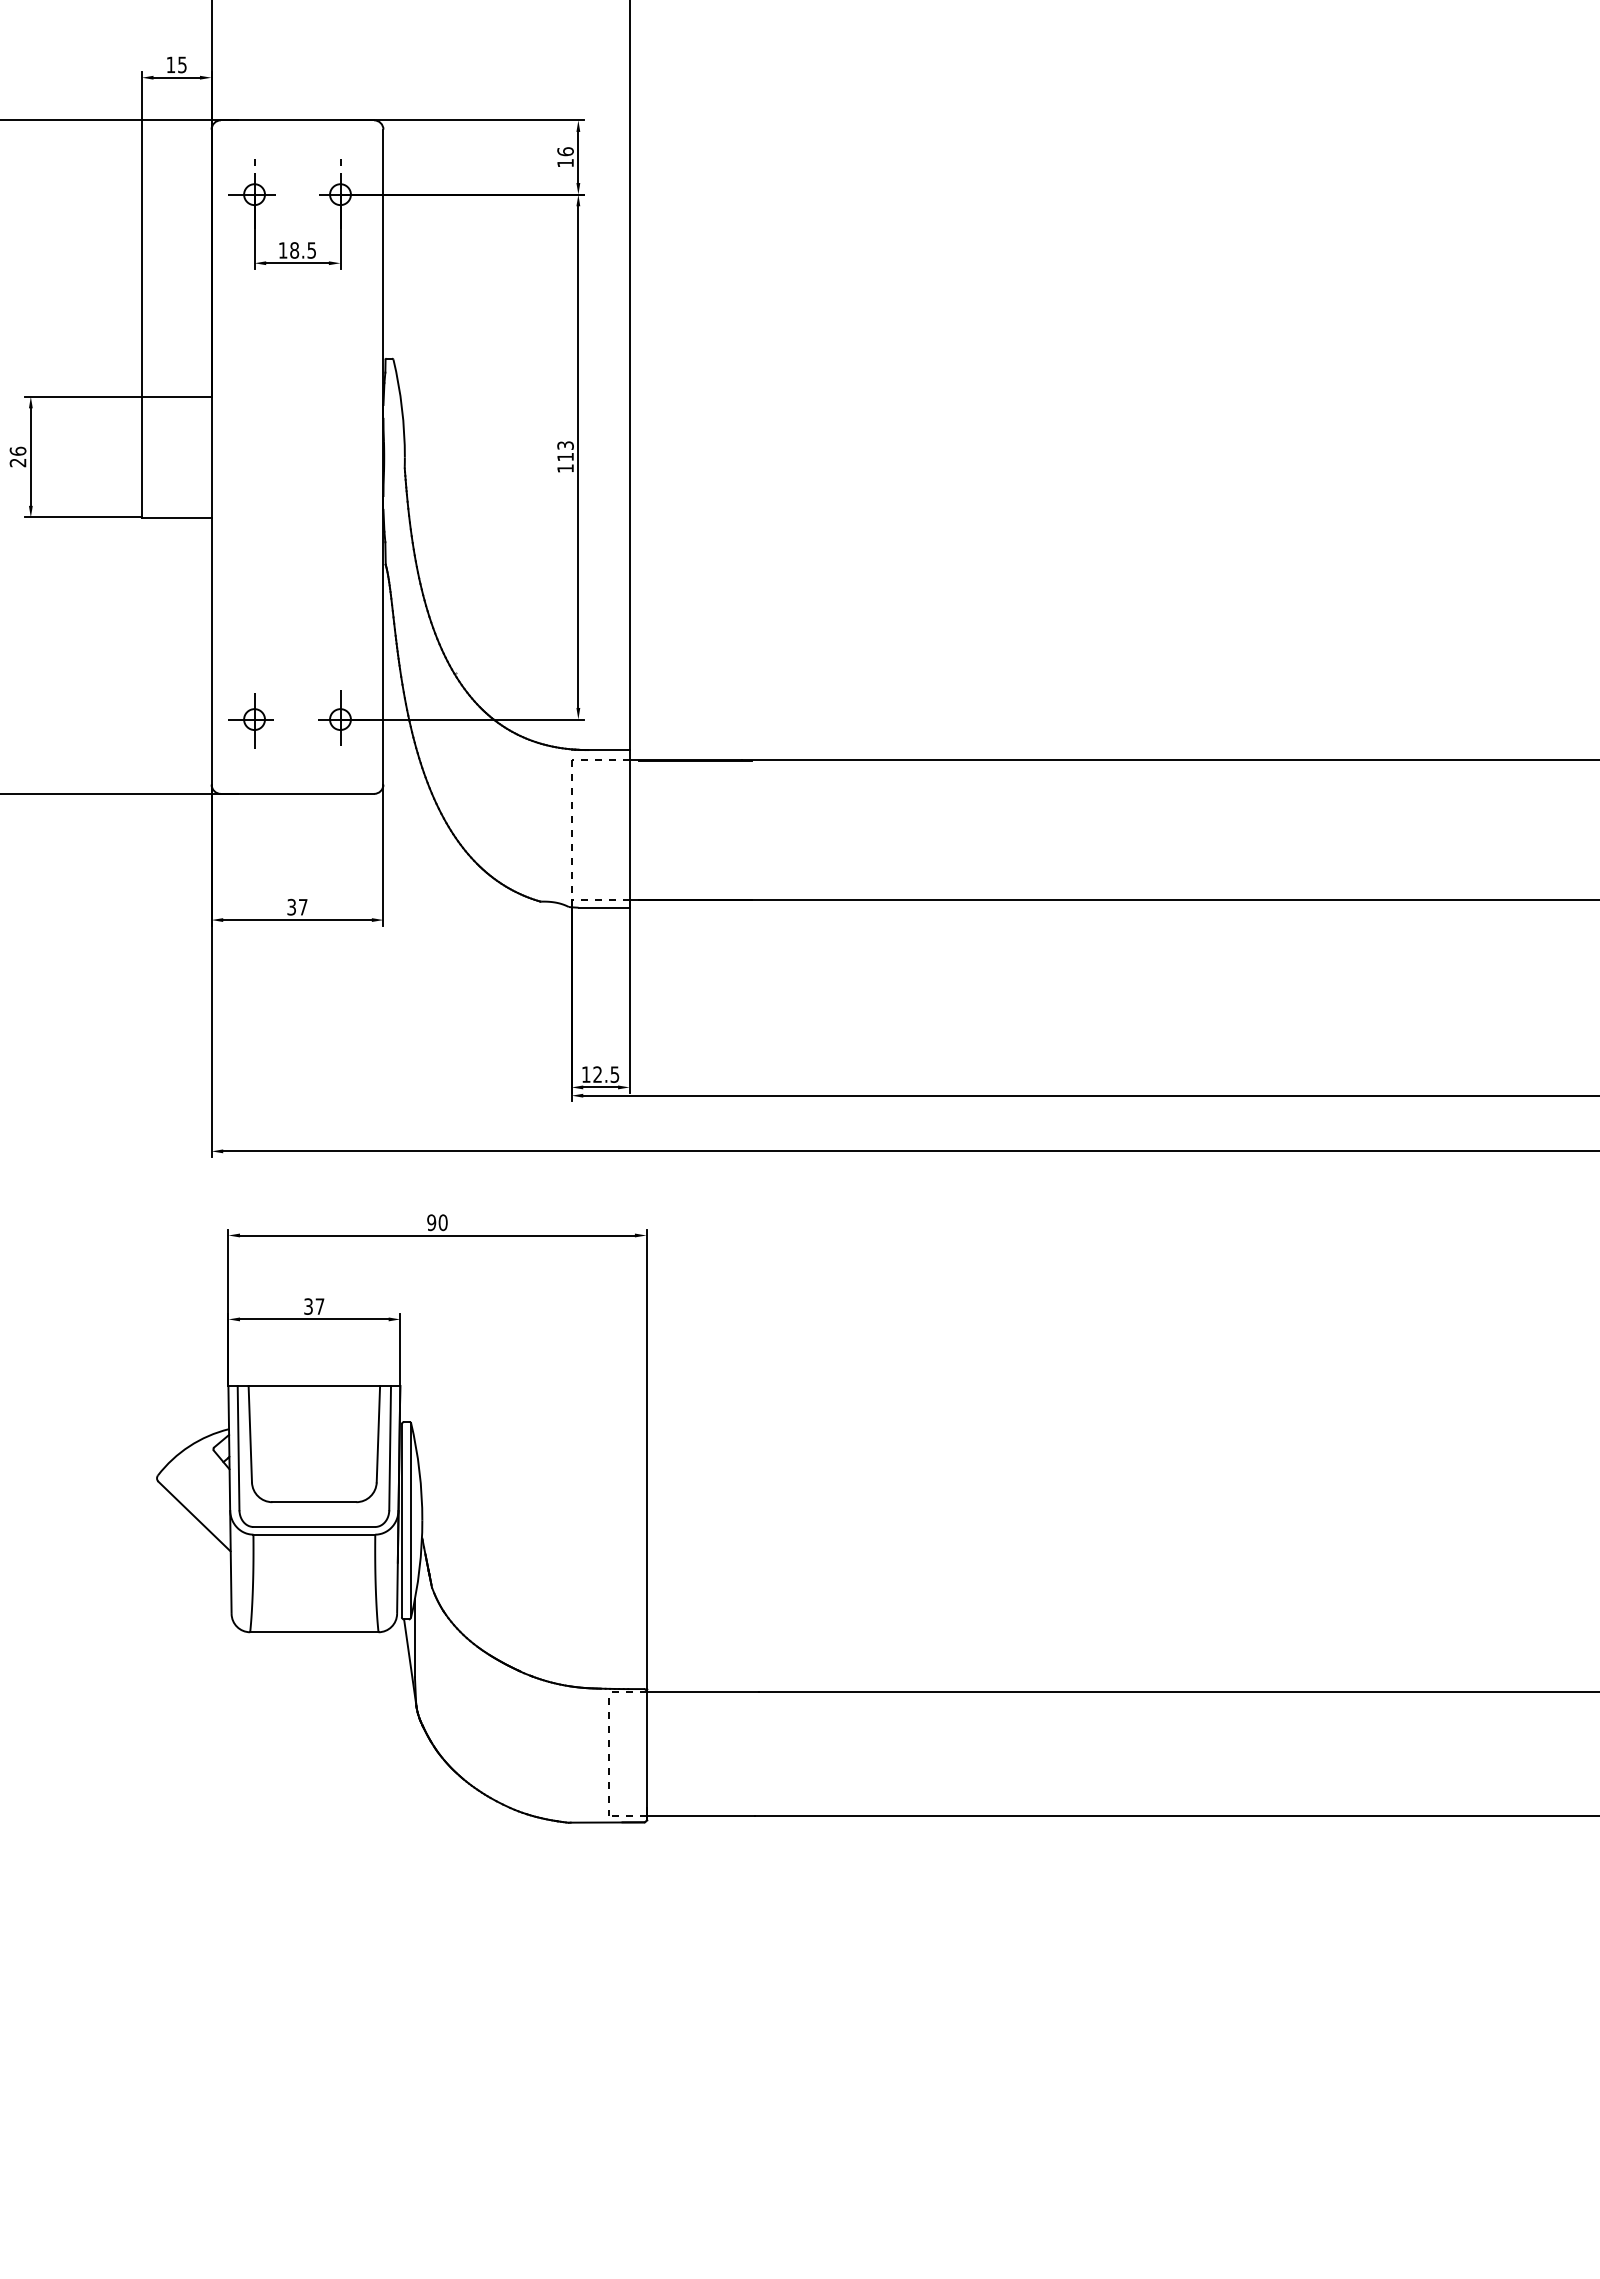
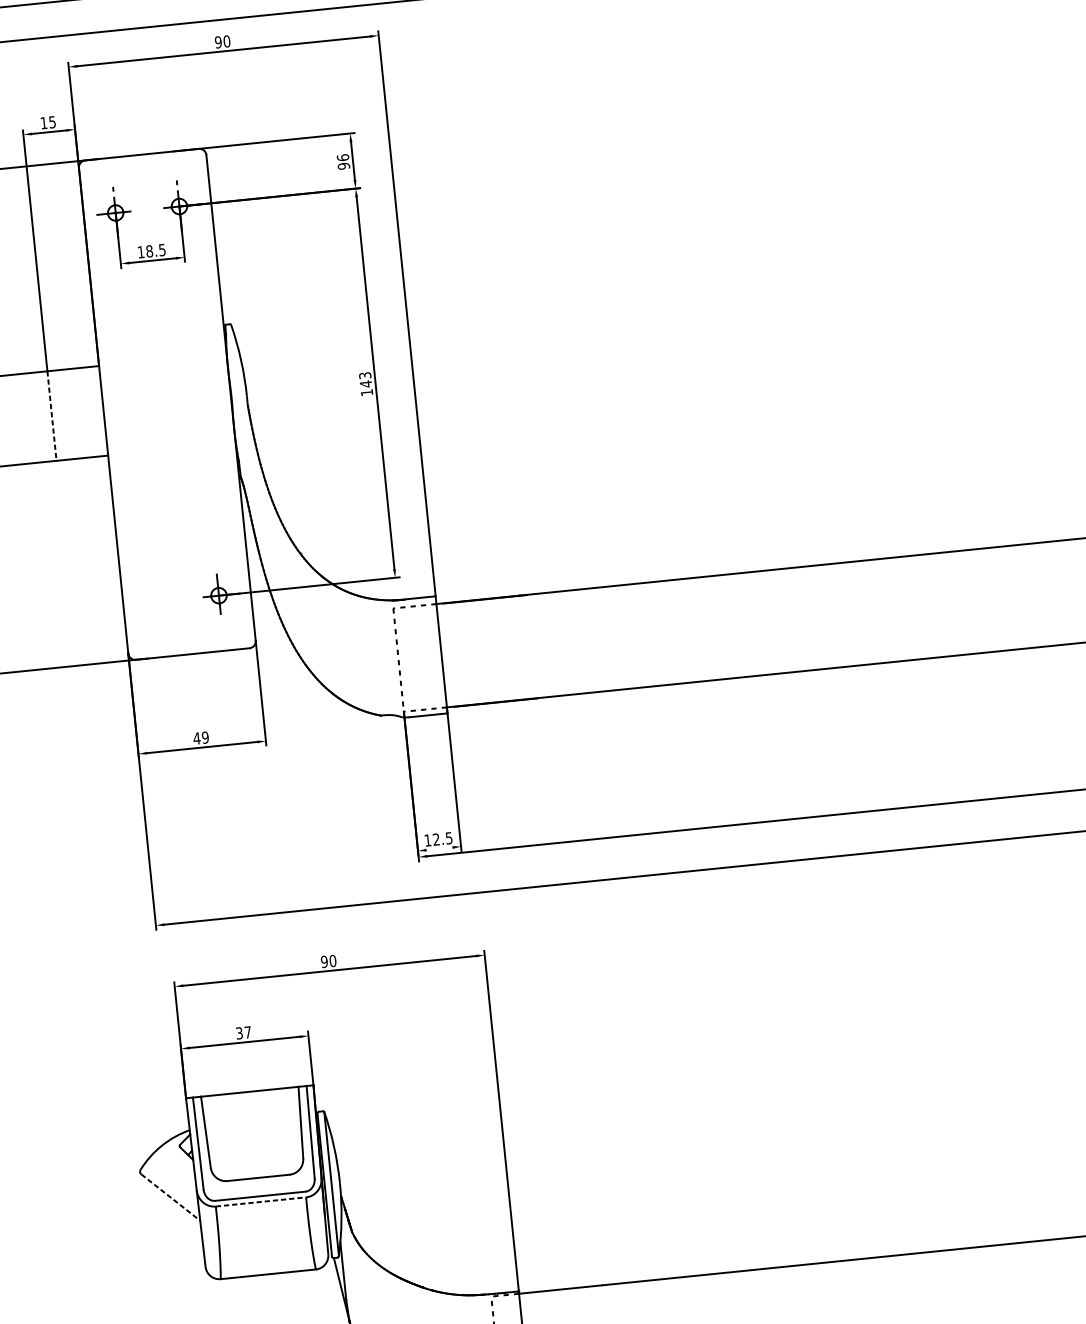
text: (565, 162) -> (343, 165), 16 -> 96
text: (565, 456) -> (365, 383), 113 -> 143
line: (141, 457) -> (51, 416), solid -> dashed
part: (250, 720) -> (152, 603), removed
text: (297, 906) -> (201, 737), 37 -> 49
line: (600, 1087) -> (439, 848), removed
line: (194, 1516) -> (170, 1197), solid -> dashed
line: (314, 1534) -> (261, 1201), solid -> dashed

